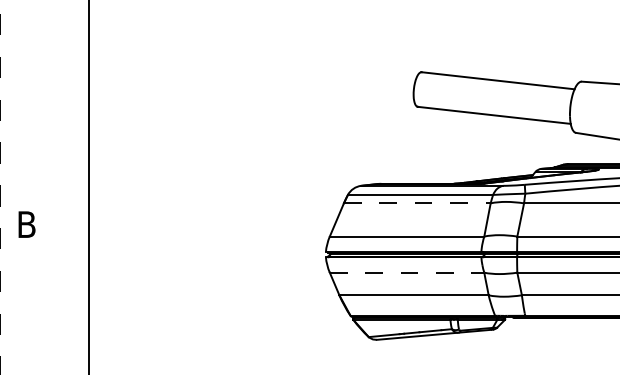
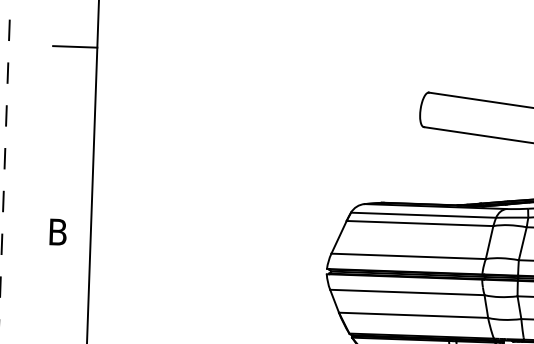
line: (66, 38) -> (75, 46), added
line: (417, 203) -> (420, 223), dashed -> solid
text: (26, 224) -> (57, 232), moved
line: (407, 272) -> (407, 292), dashed -> solid

